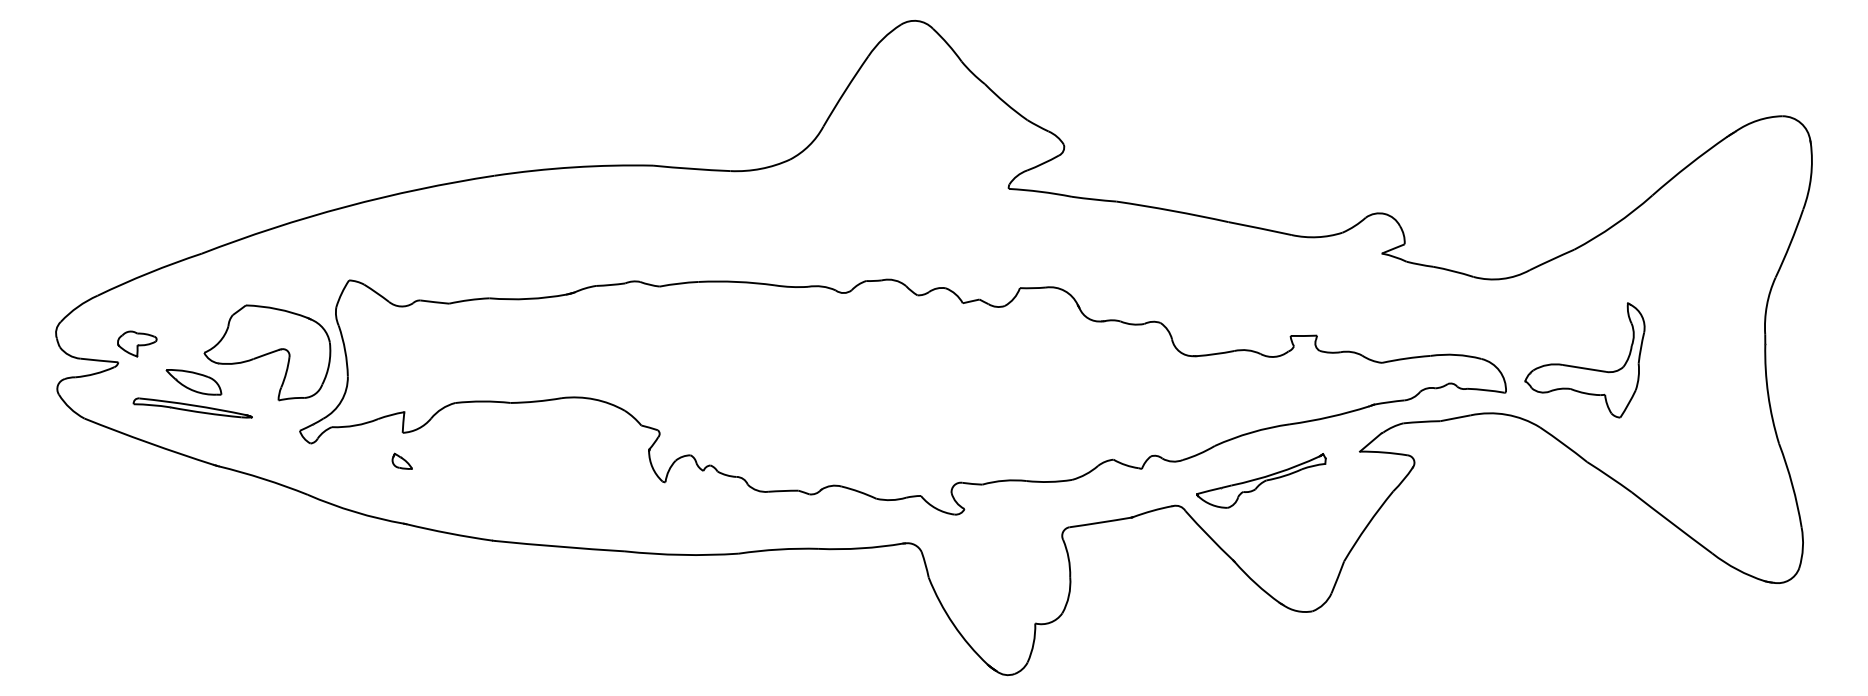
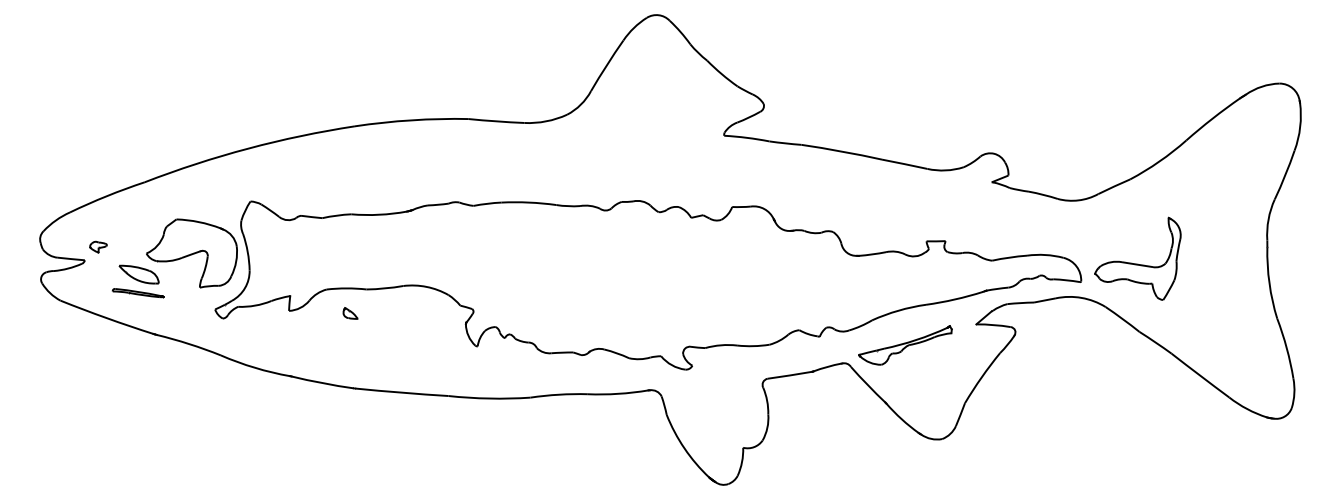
part: (137, 343) -> (98, 246), size x0.6
part: (192, 407) -> (138, 292), size x0.6
part: (401, 460) -> (349, 312), moved

